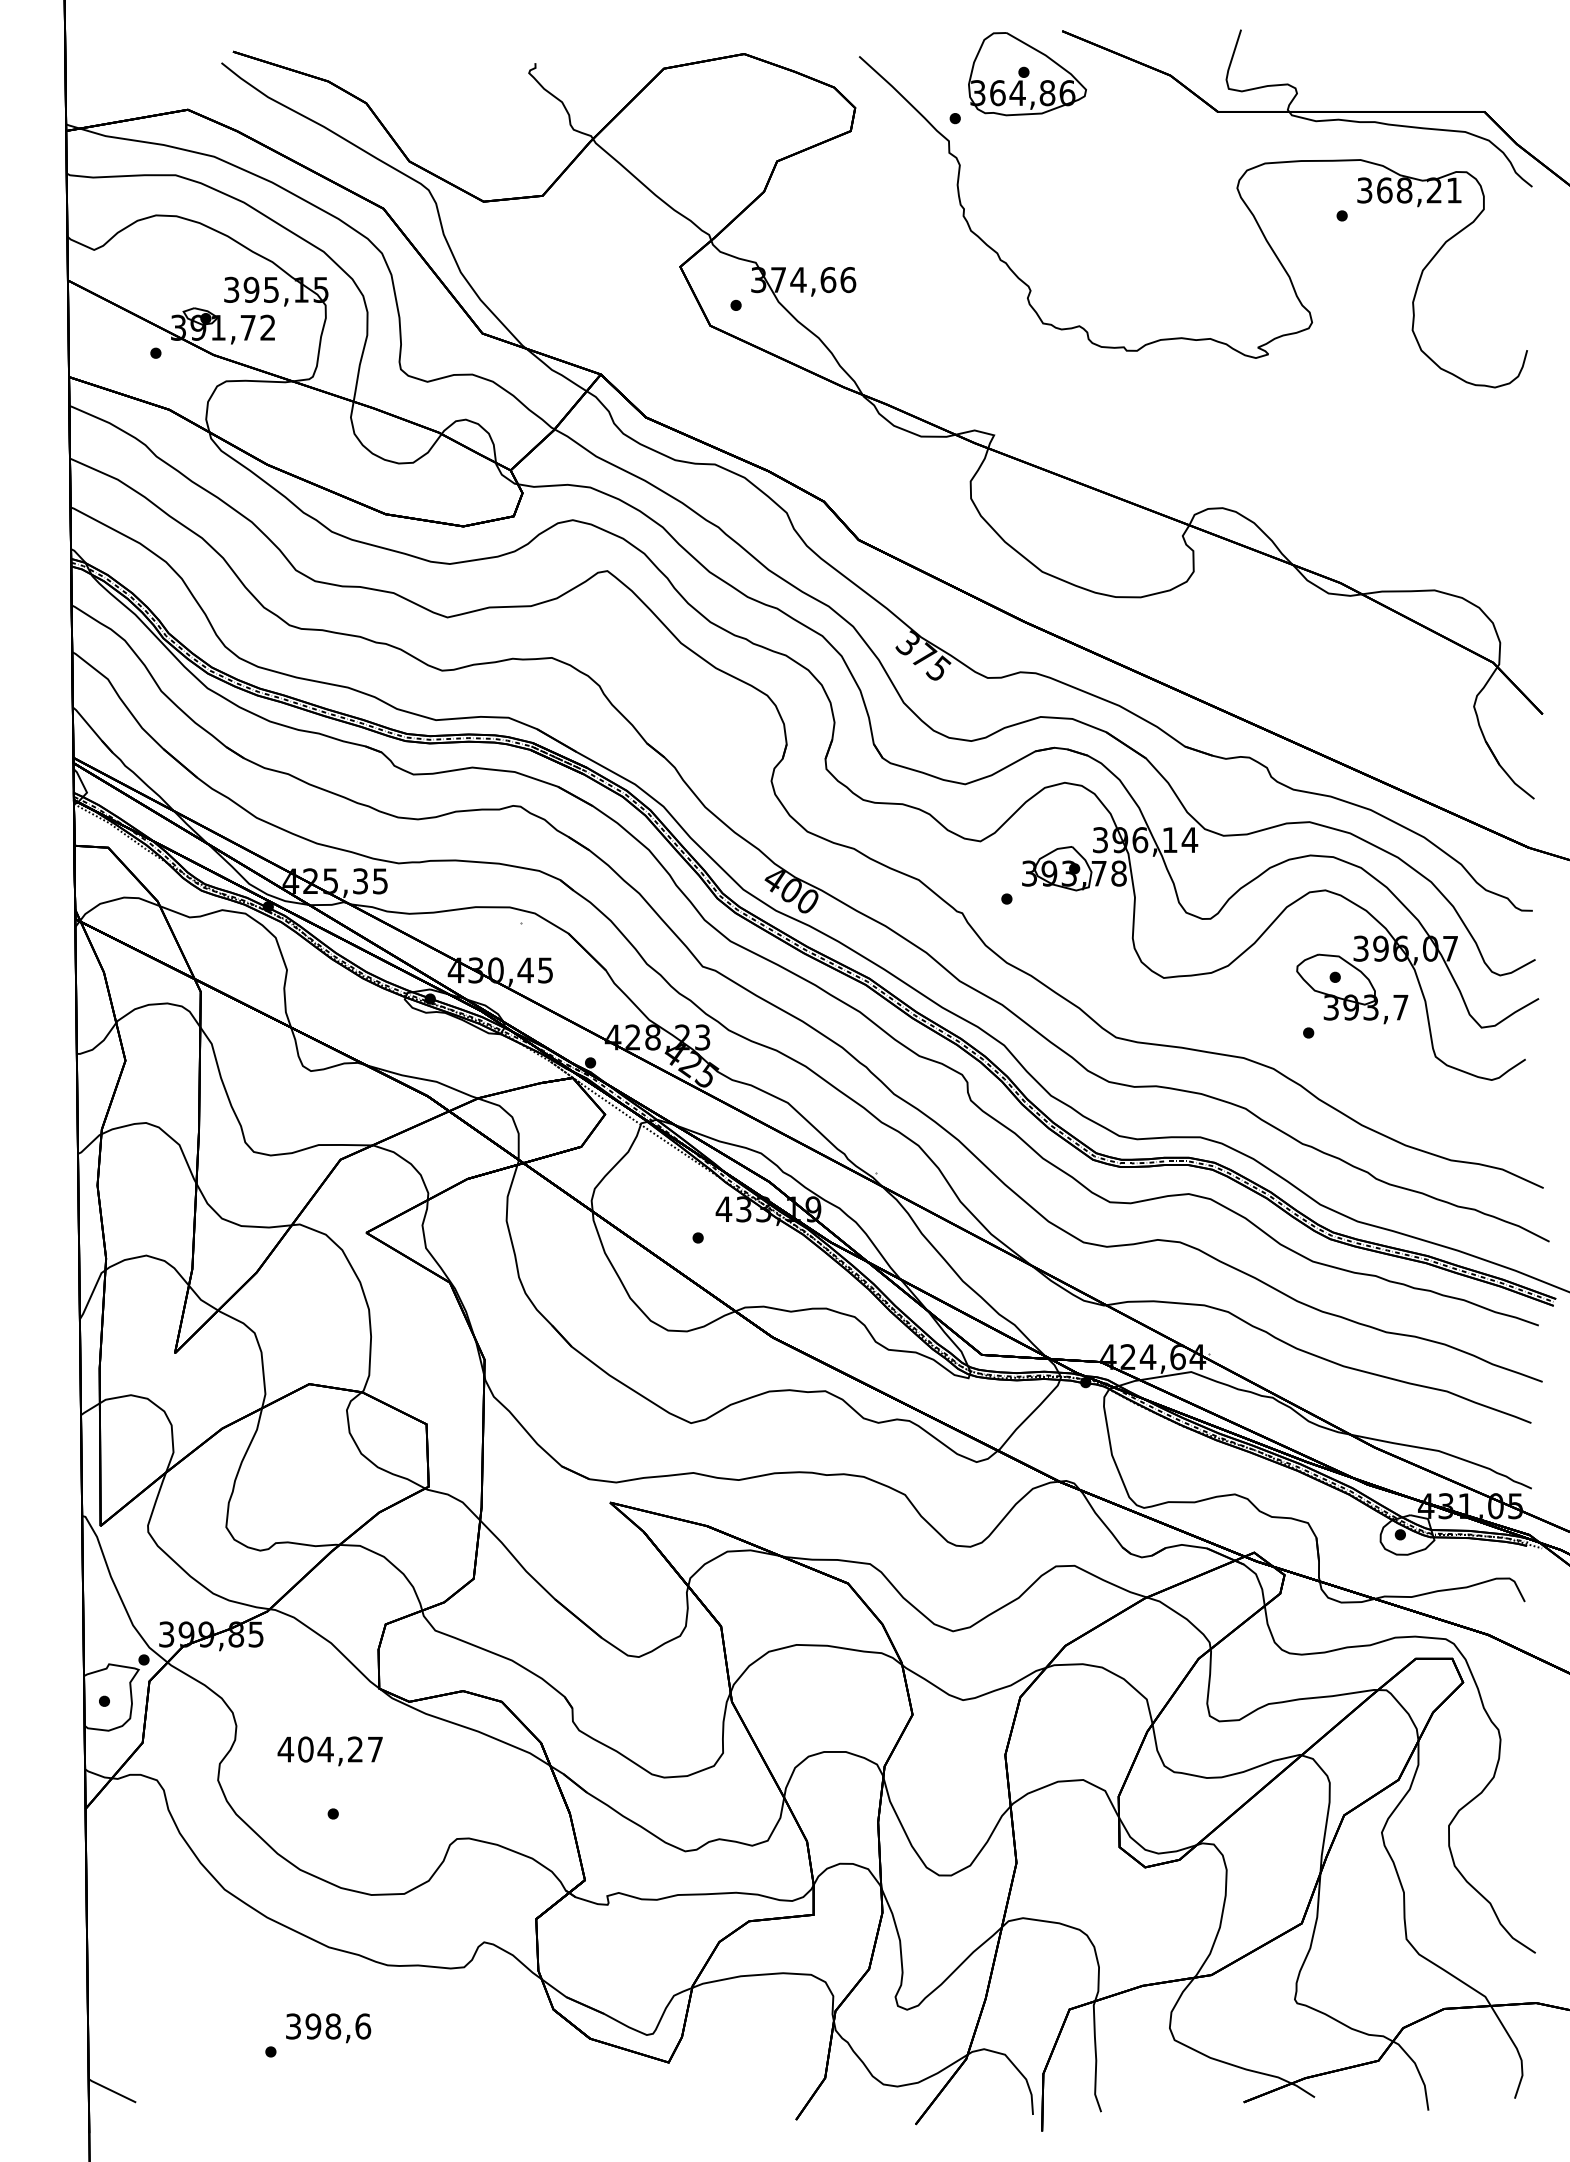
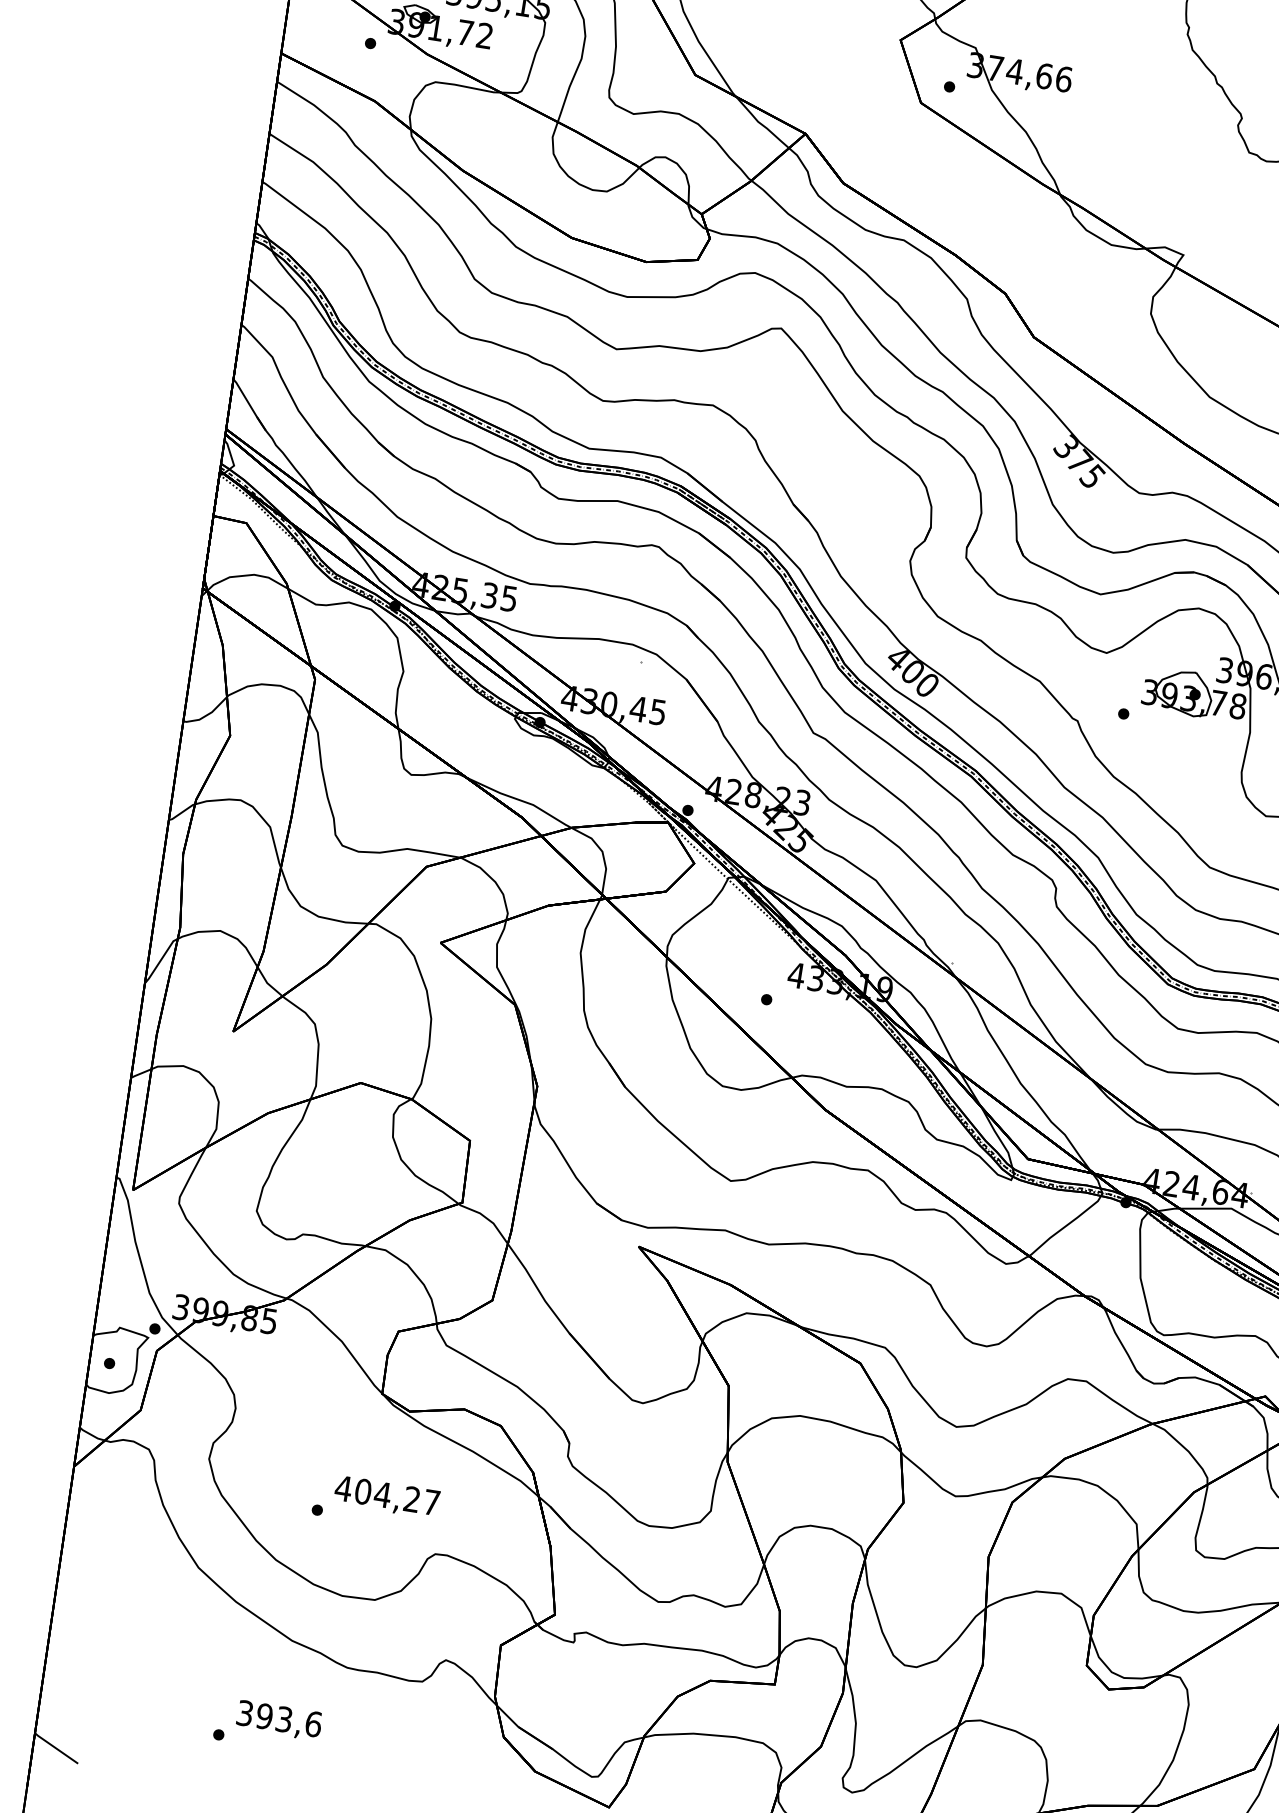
text: (329, 1751) -> (386, 1497), moved
text: (333, 2026) -> (284, 1719), 398,6 -> 393,6

